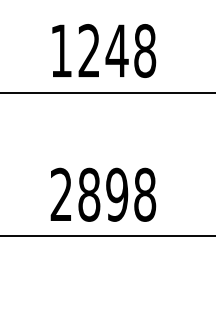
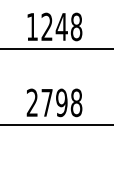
text: (88, 194) -> (46, 102), 2898 -> 2798

